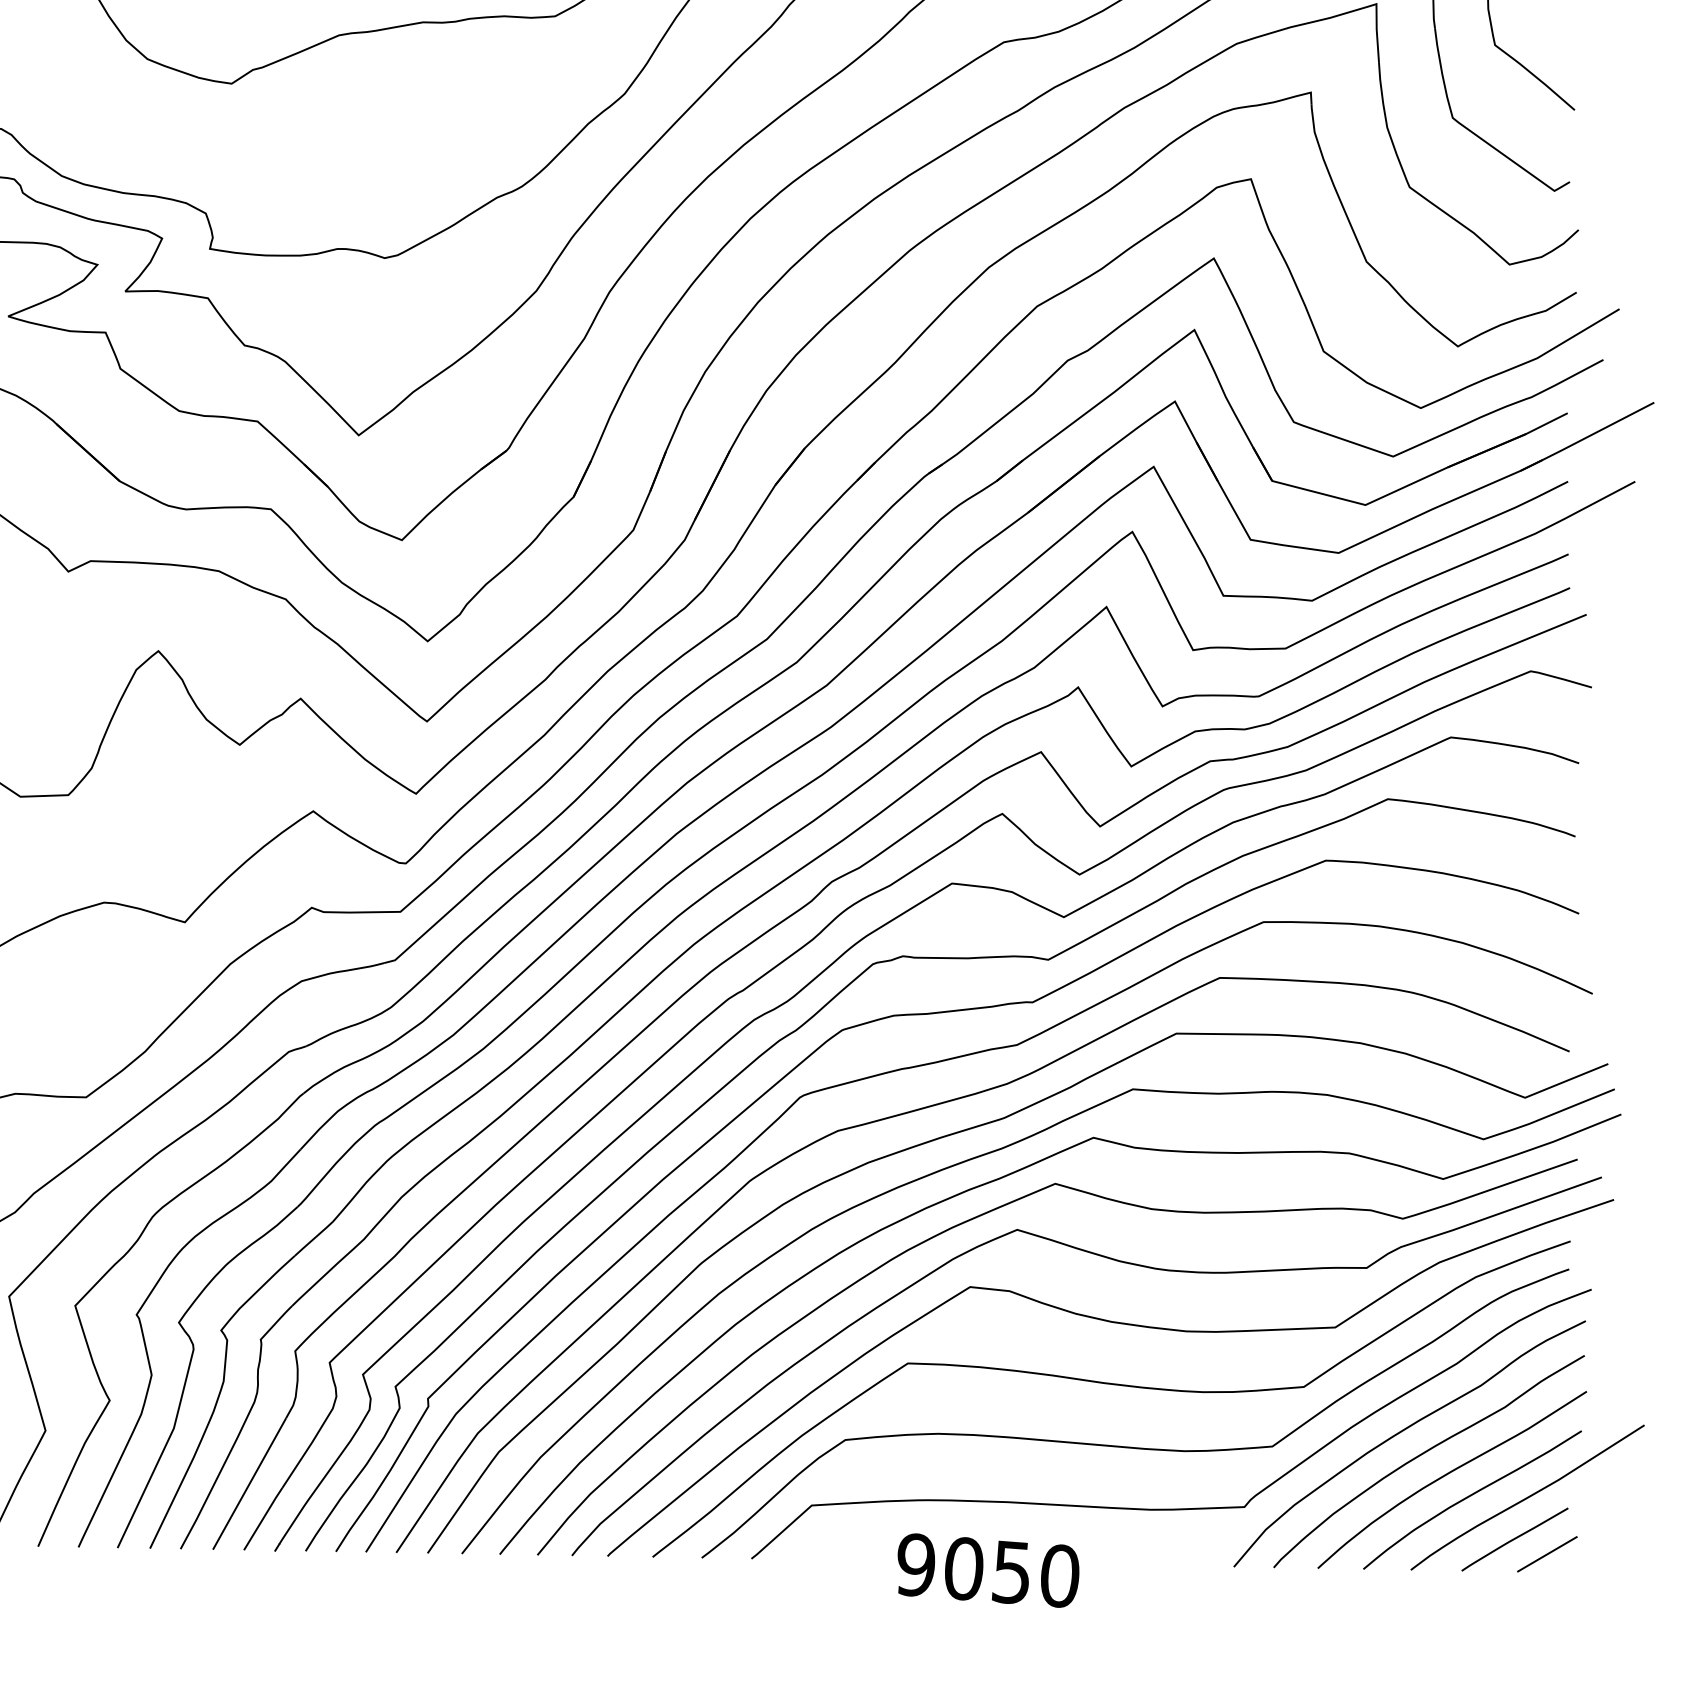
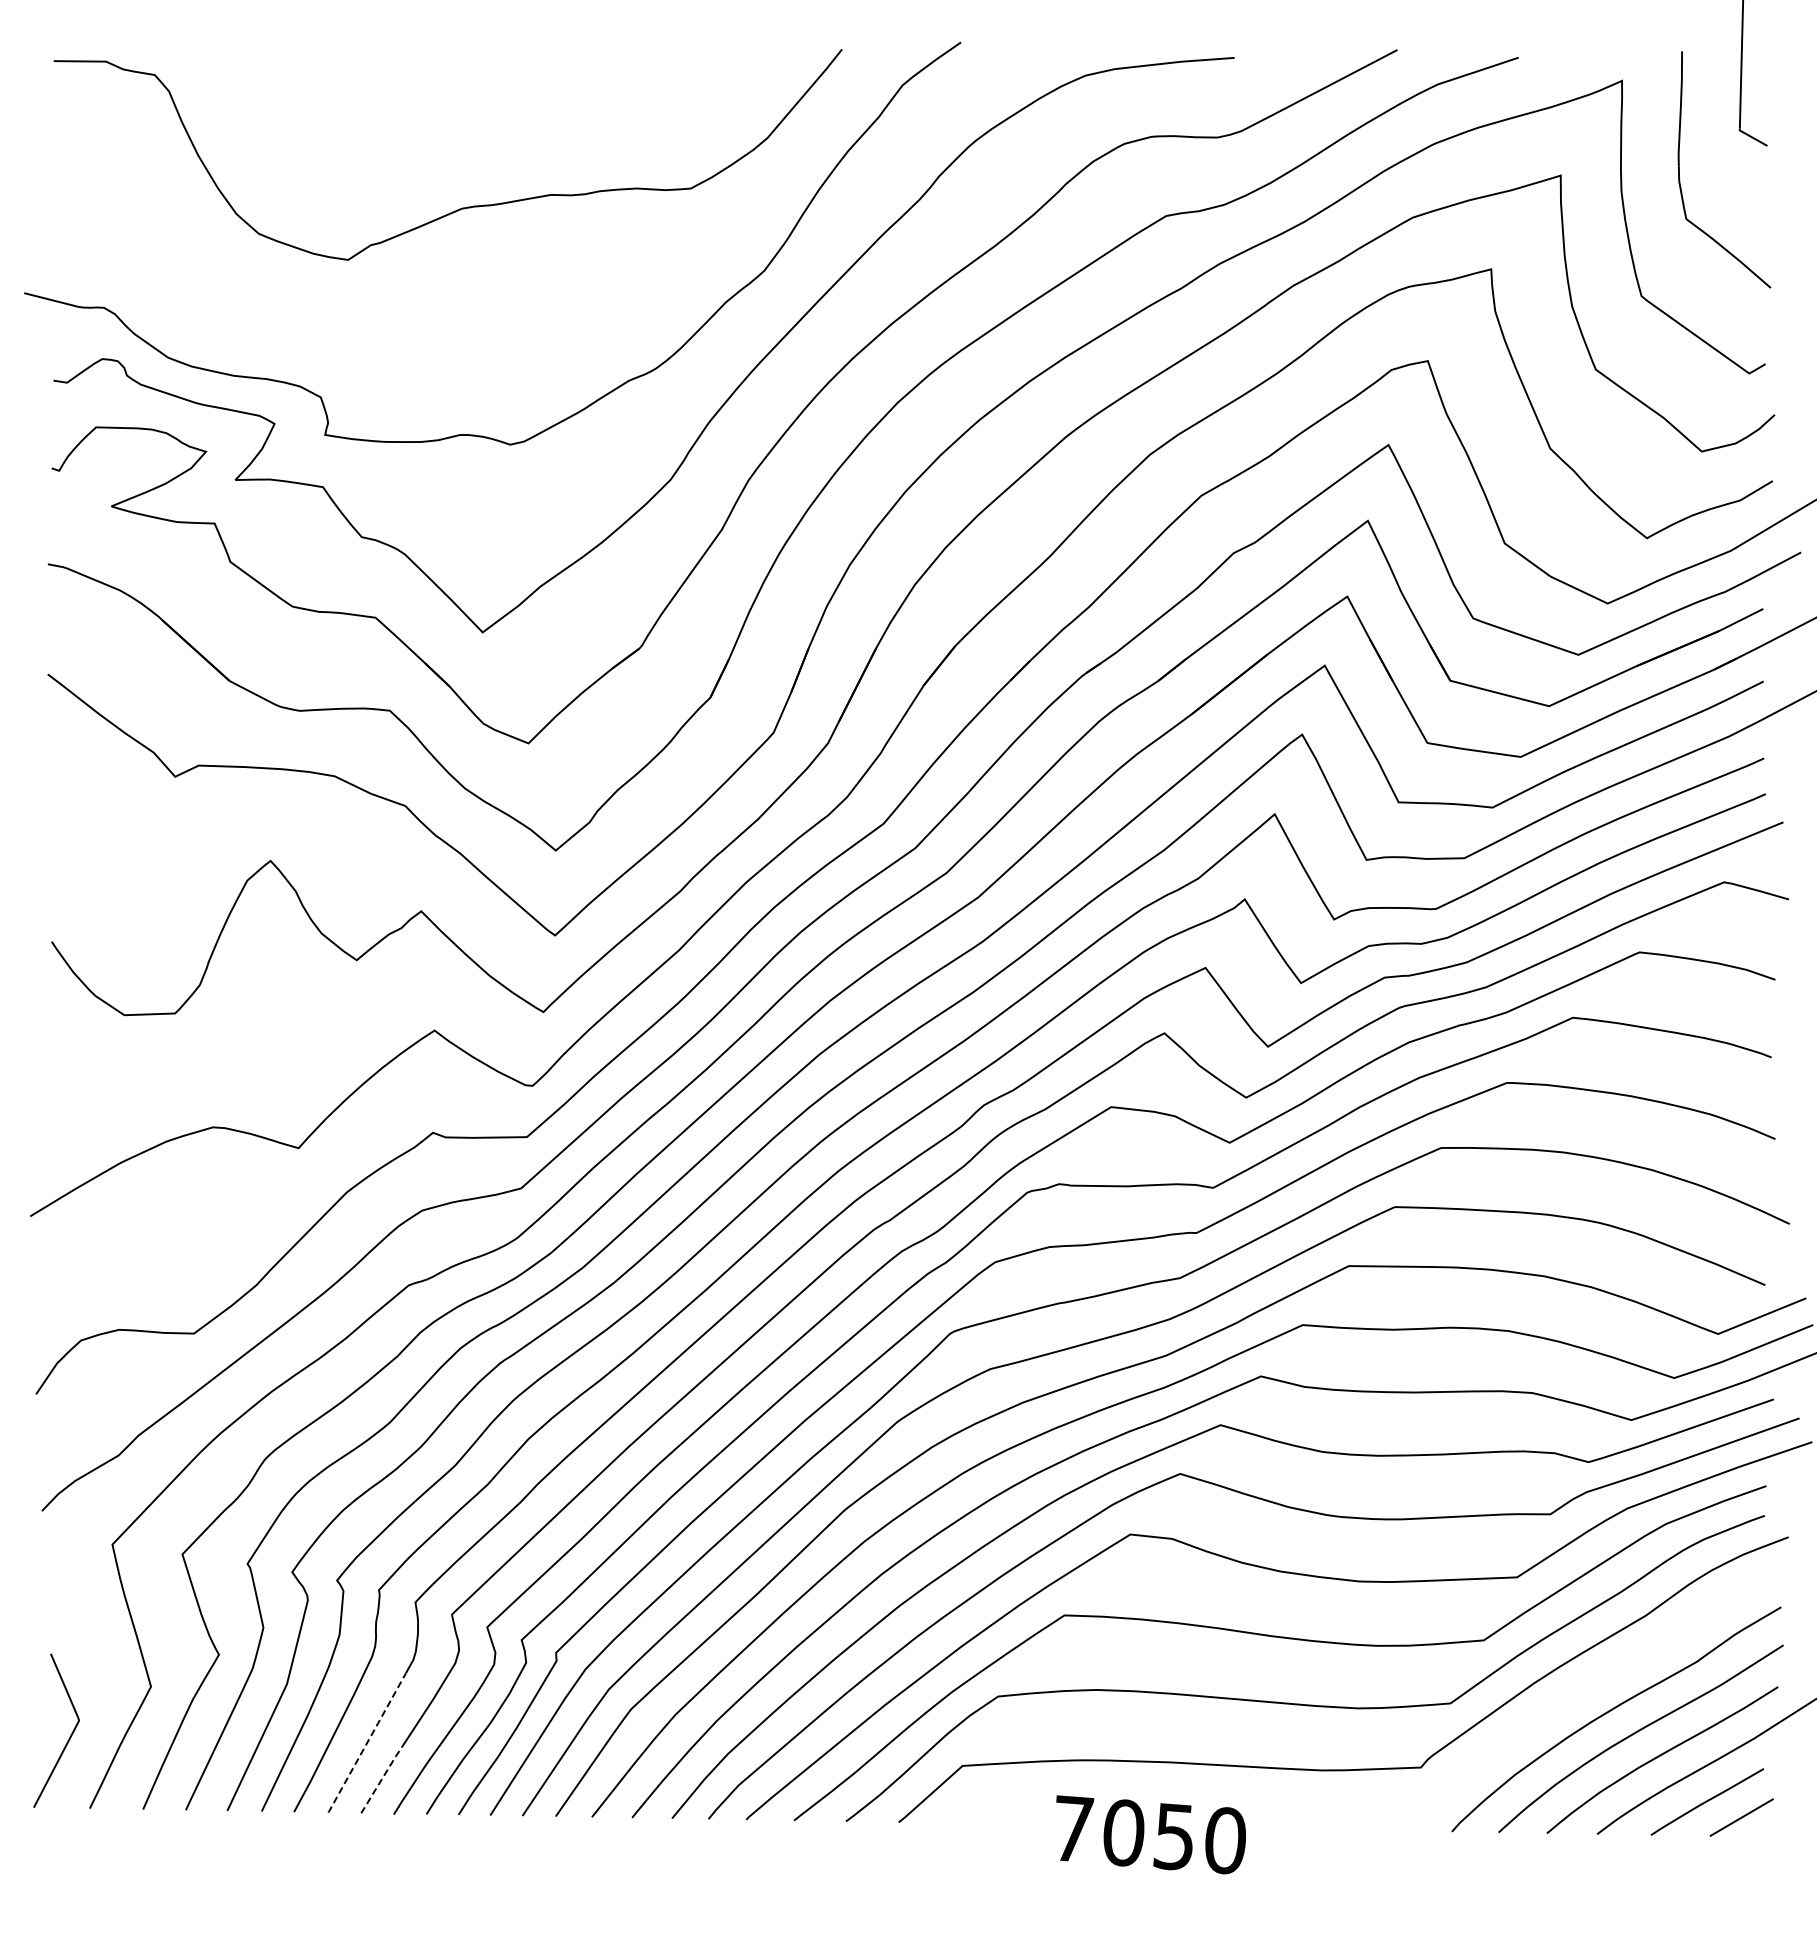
curve: (1403, 1431) -> (1589, 1687), removed
line: (249, 1483) -> (367, 1742), solid -> dashed
line: (263, 1518) -> (381, 1779), solid -> dashed
text: (916, 1564) -> (1073, 1828), 9050 -> 7050

